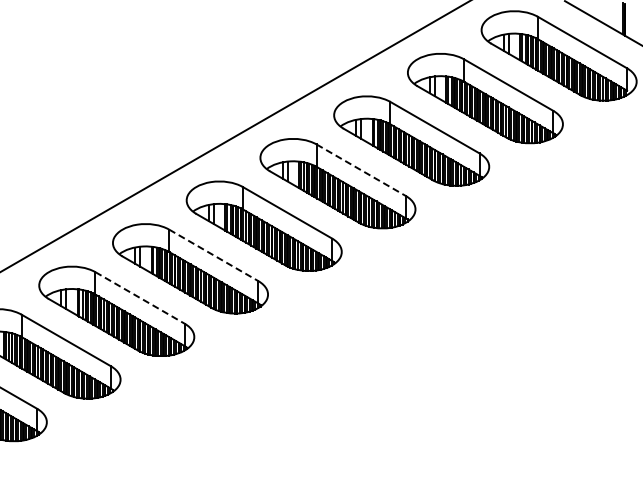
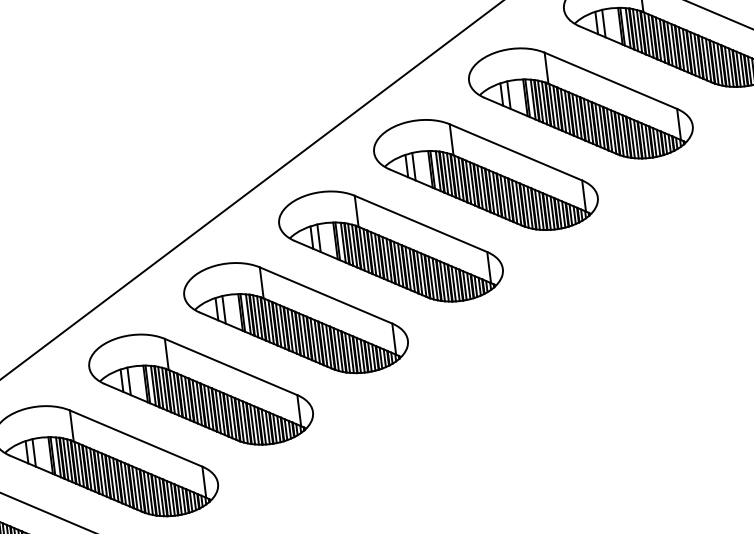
line: (361, 170) -> (421, 224), dashed -> solid
line: (213, 255) -> (230, 367), dashed -> solid
line: (140, 297) -> (136, 437), dashed -> solid

